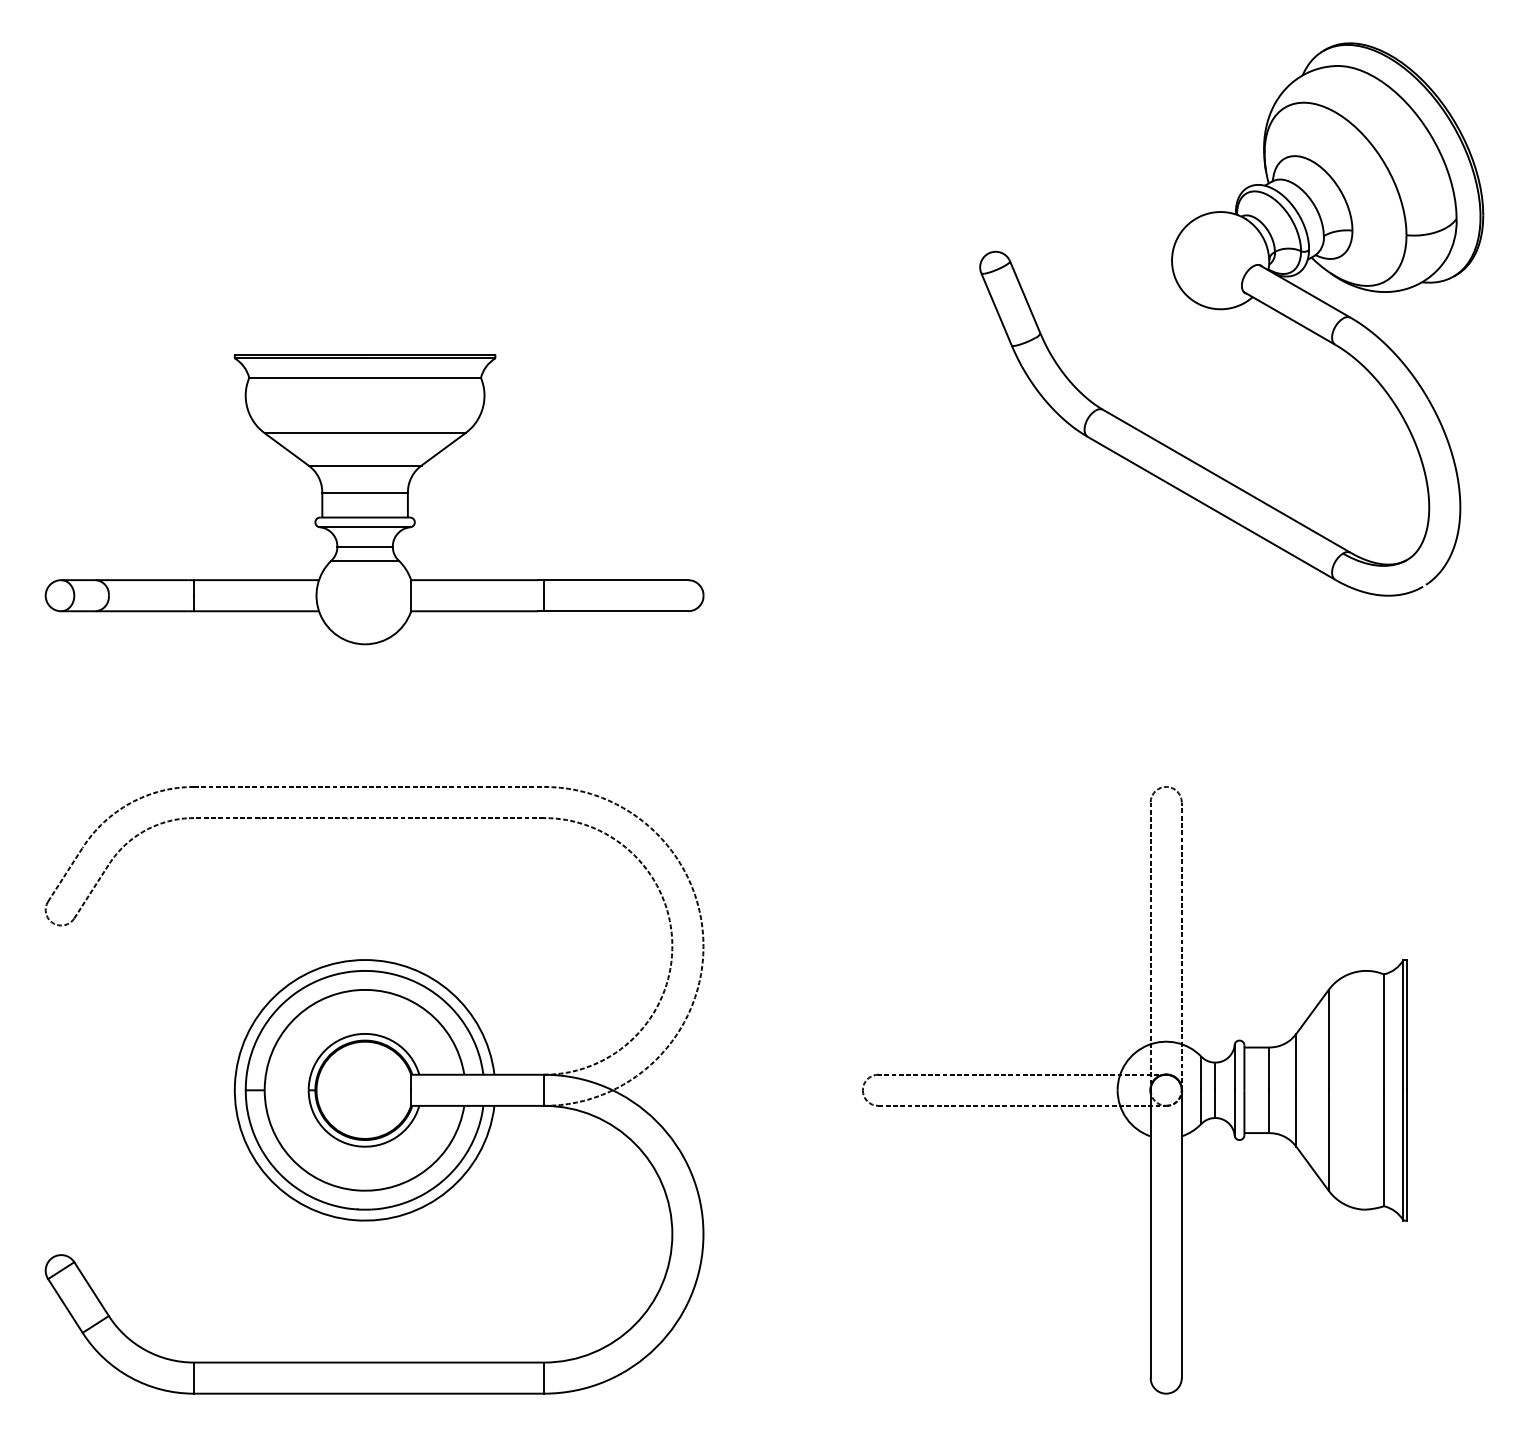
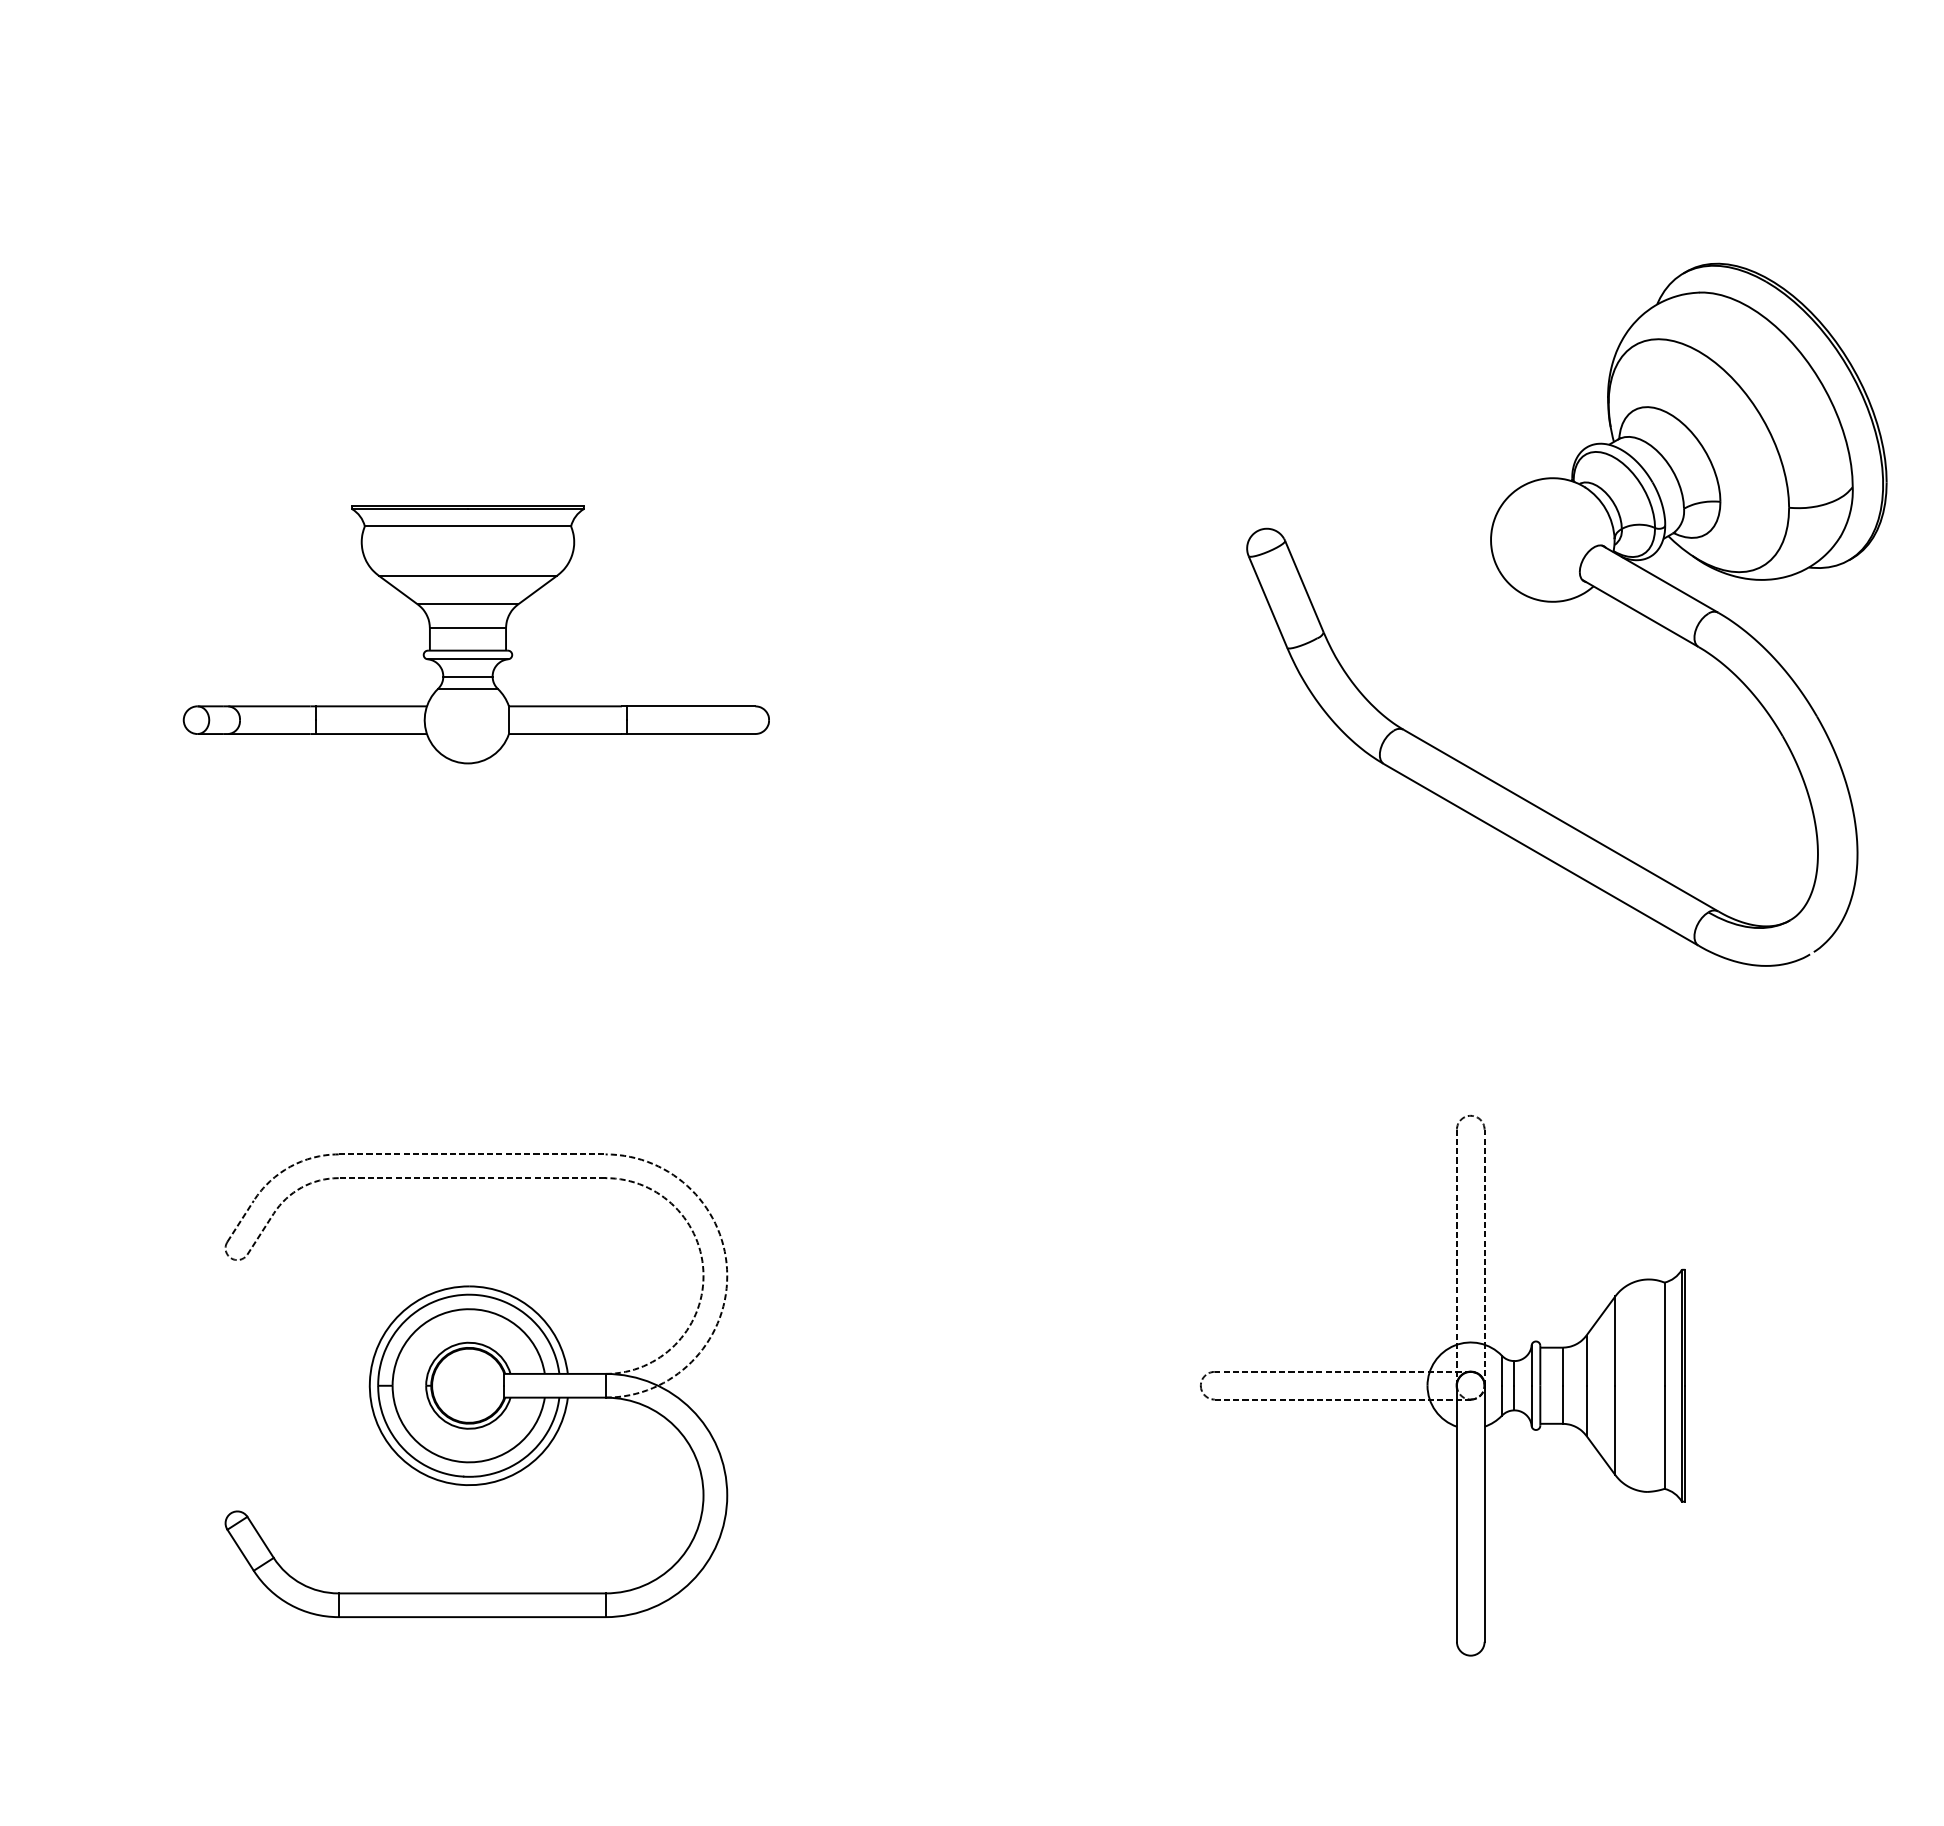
part: (1231, 309) -> (1566, 601), moved
part: (374, 499) -> (476, 634), size x0.7
part: (374, 1090) -> (476, 1385), size x0.6
part: (1134, 1090) -> (1442, 1385), size x0.7

